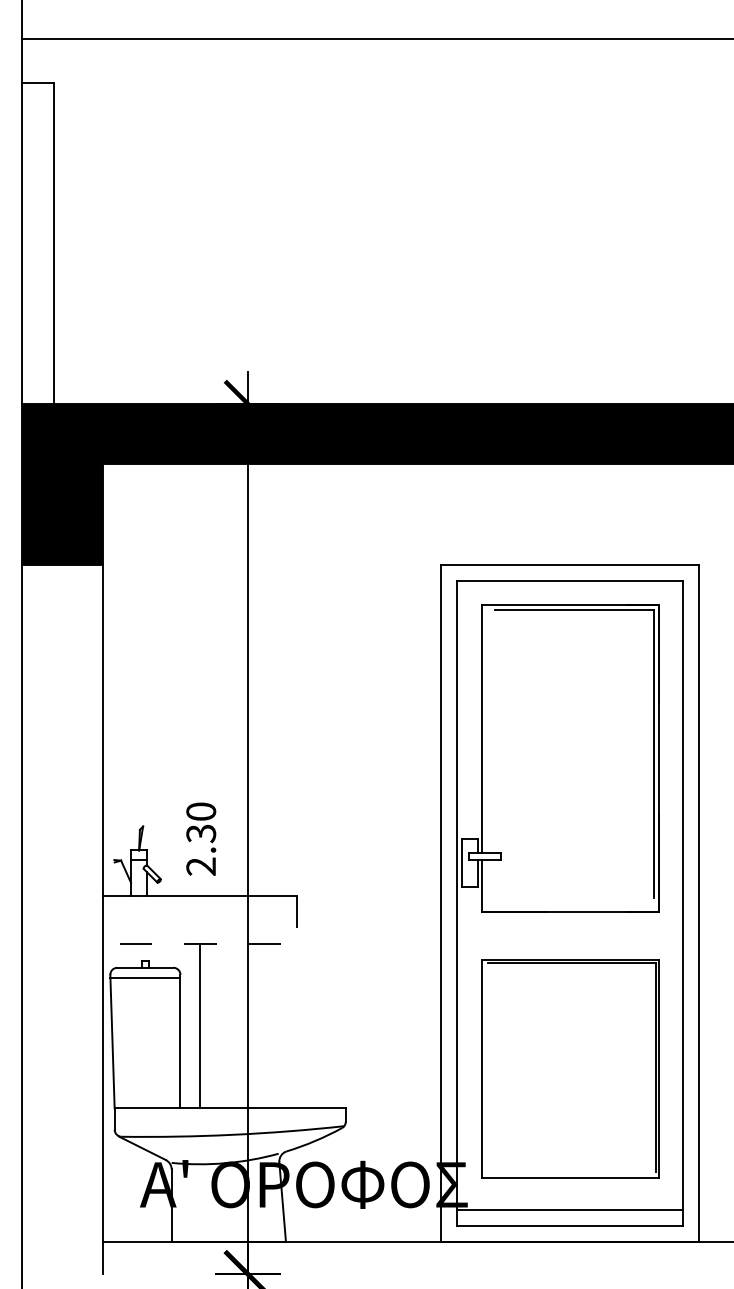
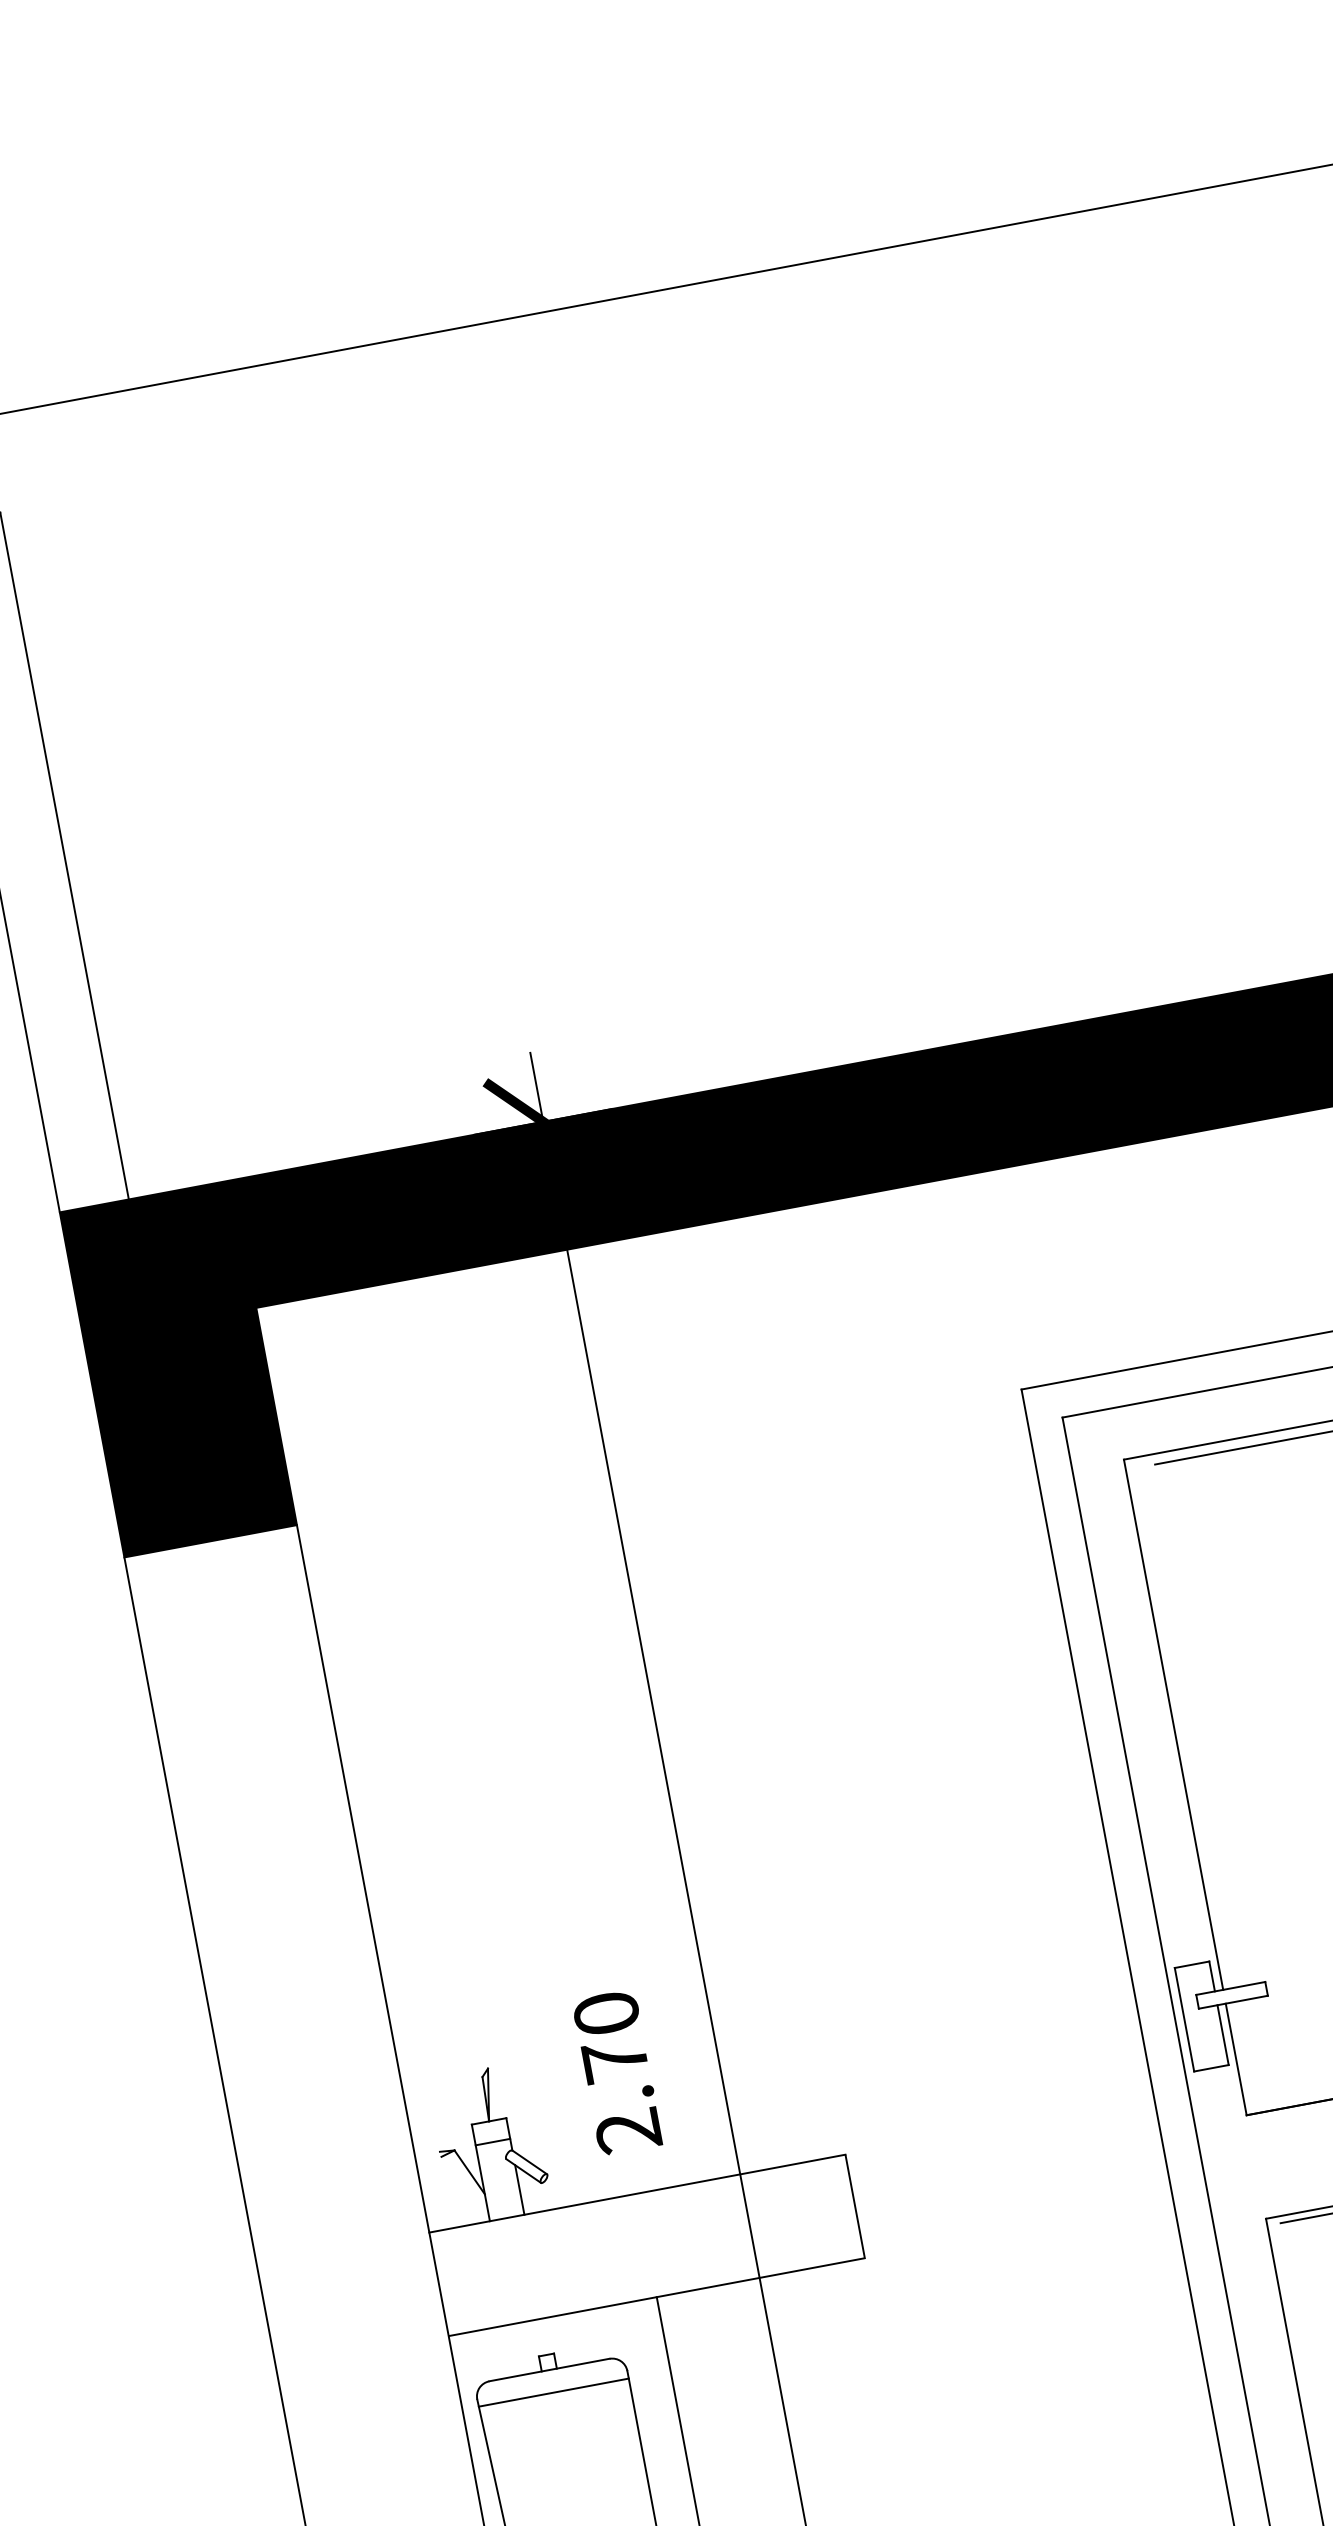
text: (201, 833) -> (615, 2060), 2.30 -> 2.70
line: (224, 943) -> (709, 2286), dashed -> solid

